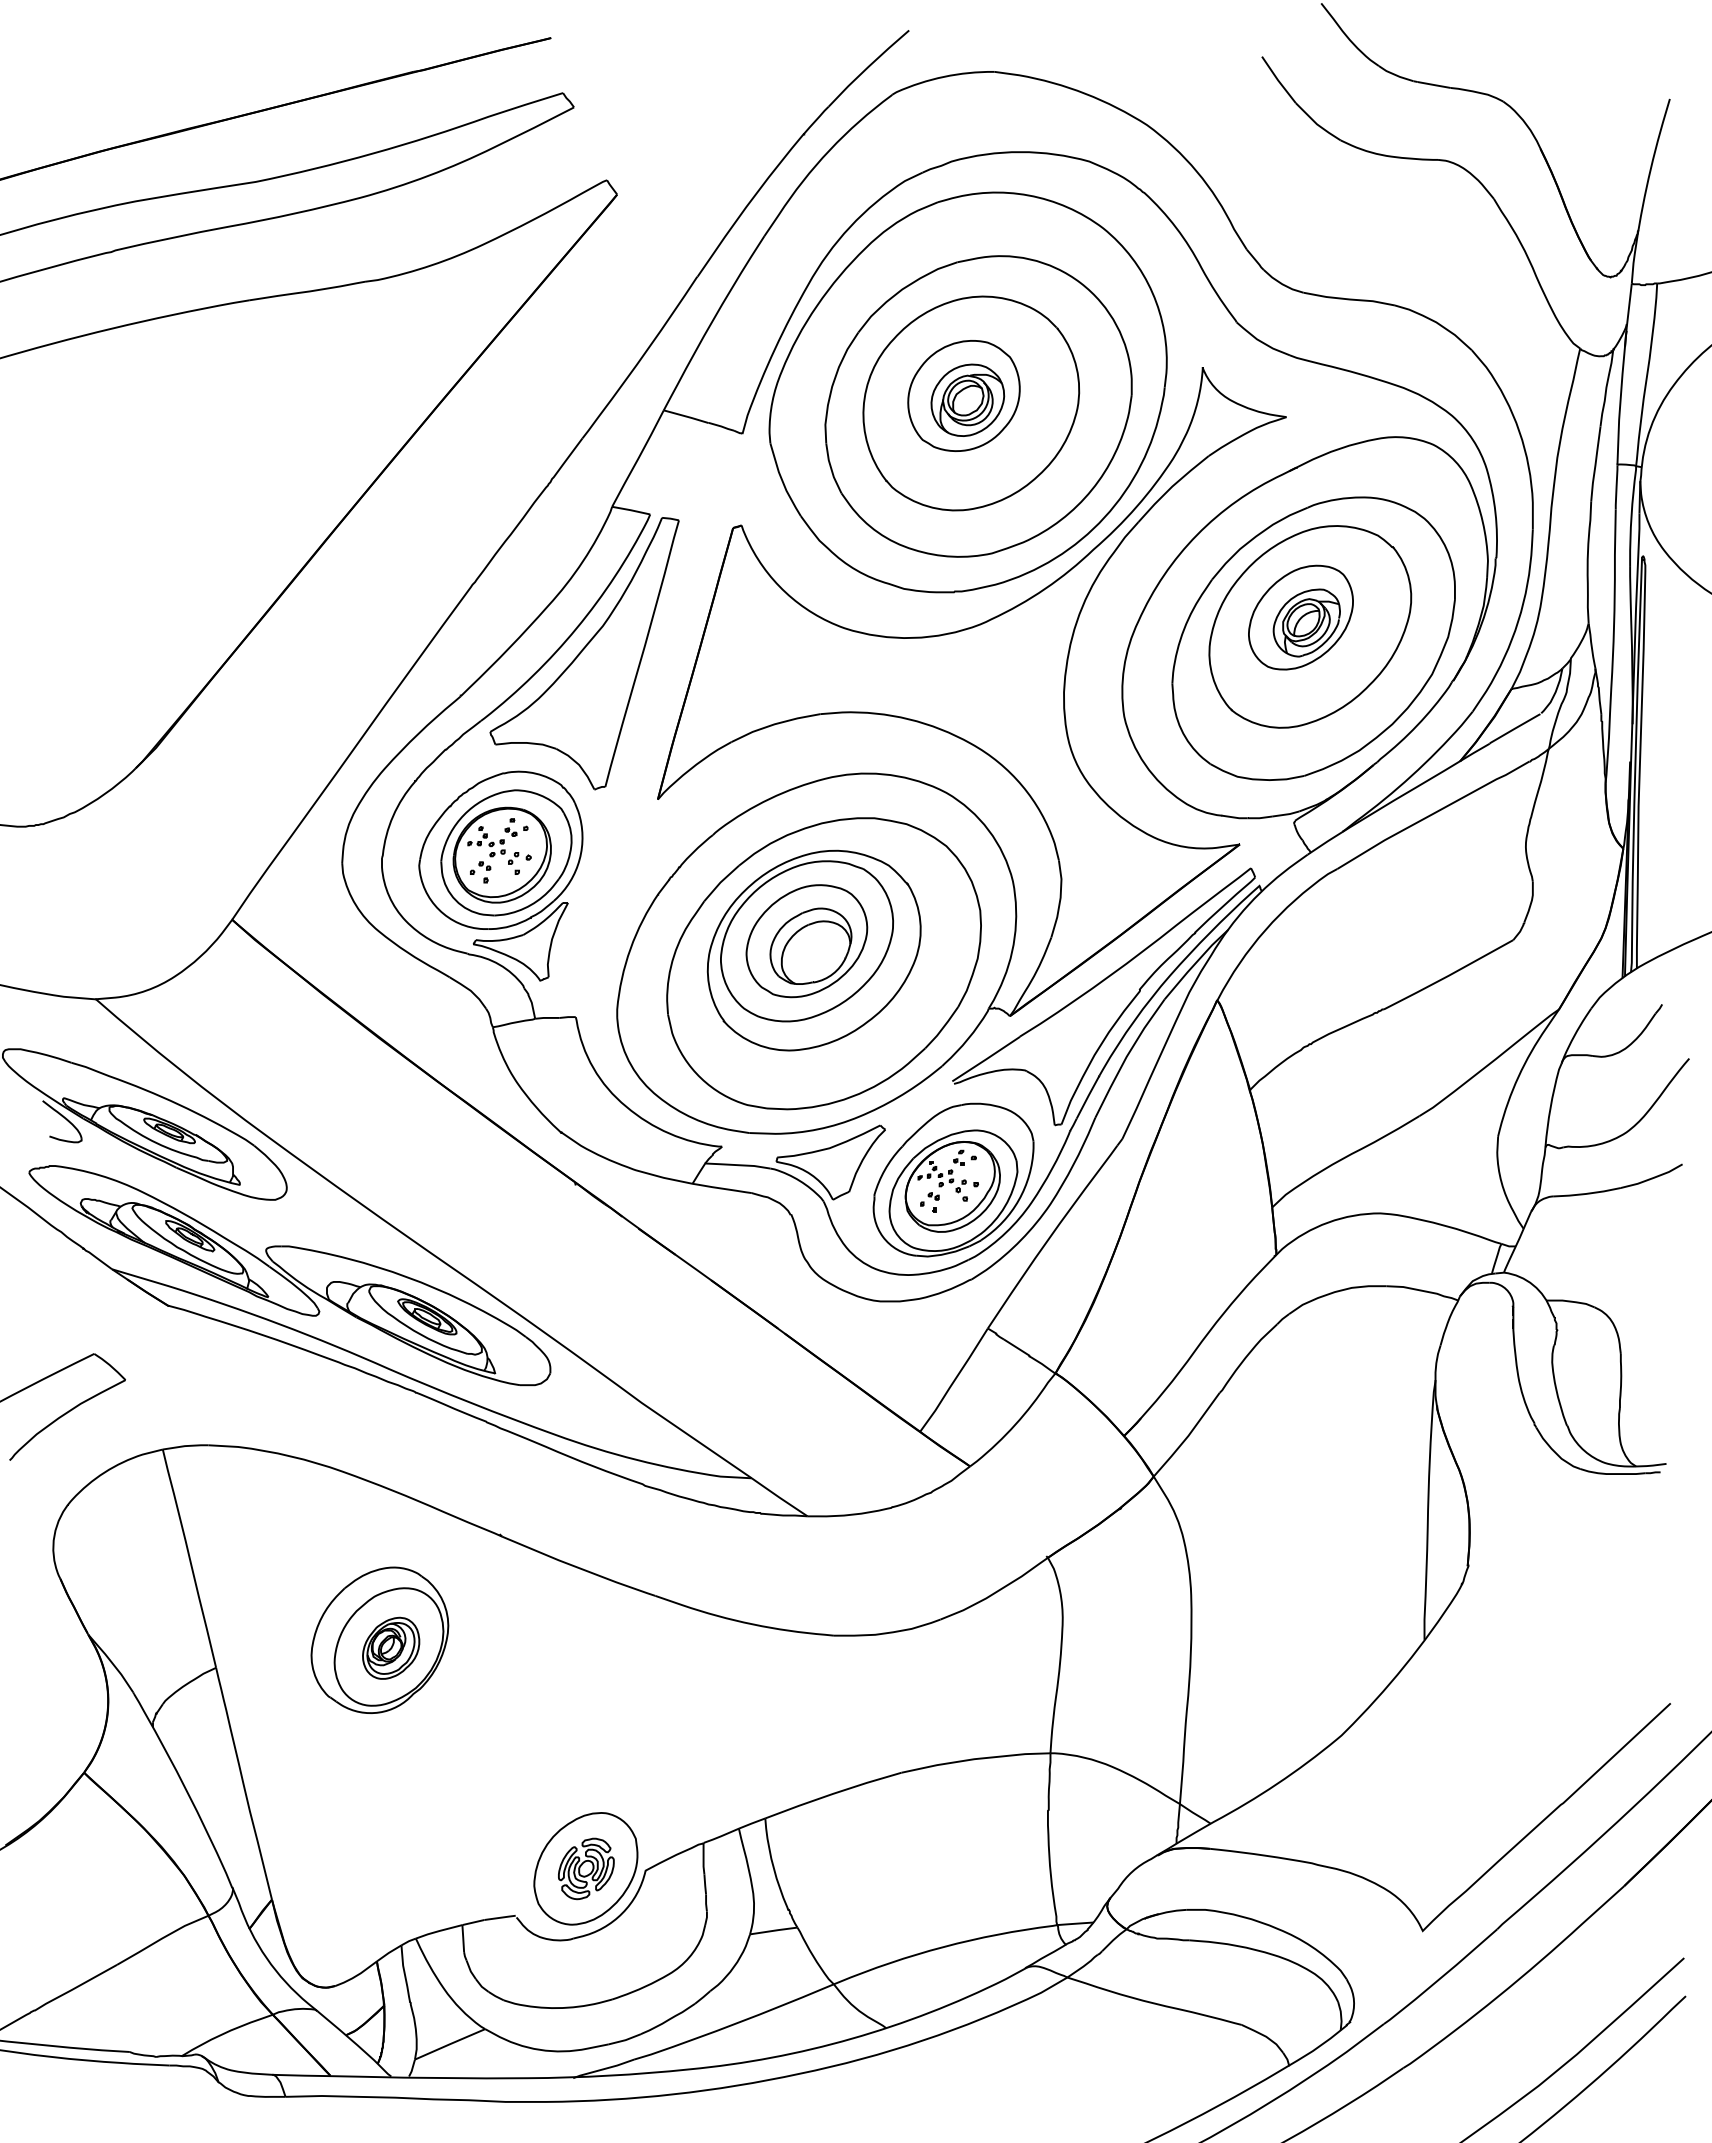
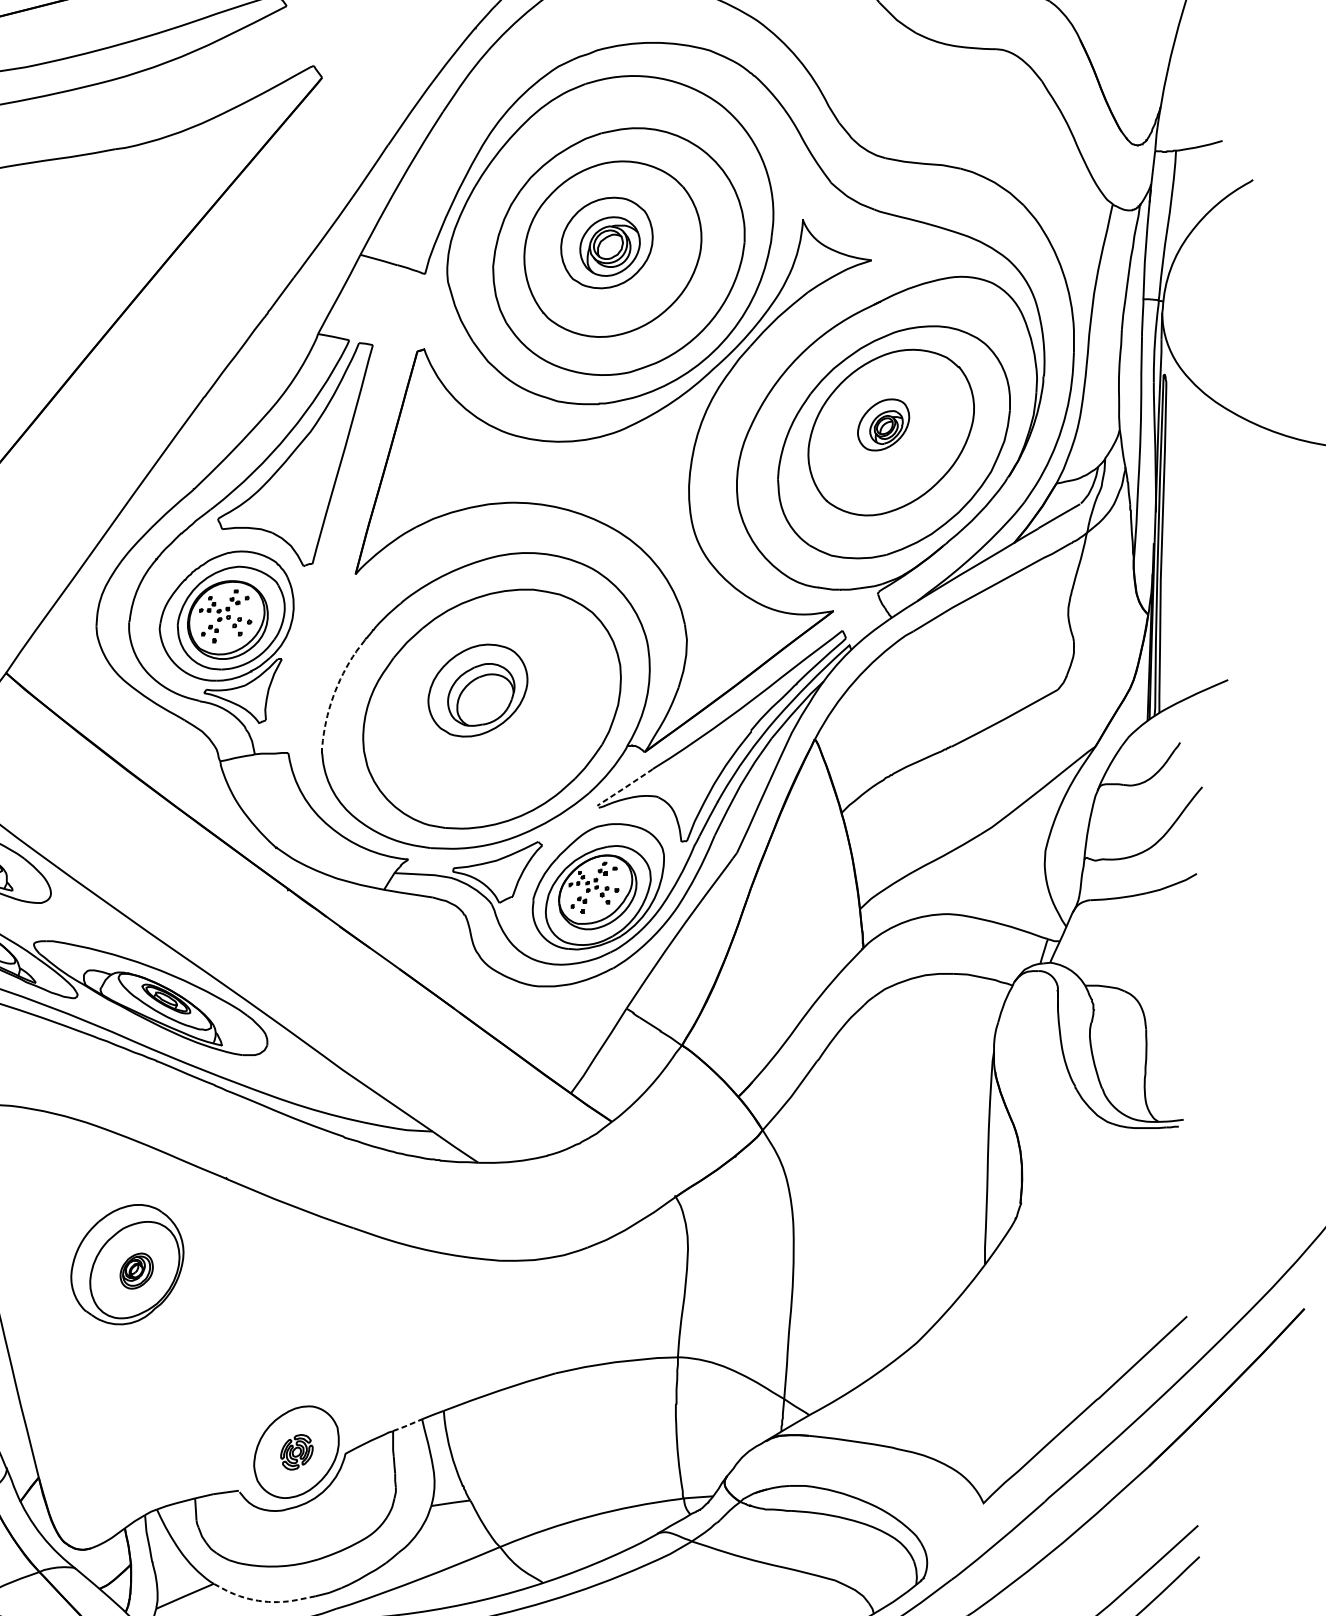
part: (1300, 617) -> (883, 424), size x0.6
line: (632, 944) -> (334, 693), solid -> dashed
part: (813, 950) -> (483, 698), removed
line: (986, 1059) -> (625, 787), solid -> dashed
part: (391, 1647) -> (136, 1270), size x0.7
line: (721, 1836) -> (407, 1425), solid -> dashed
part: (586, 1868) -> (297, 1451), size x0.7
line: (544, 2050) -> (262, 1601), solid -> dashed

